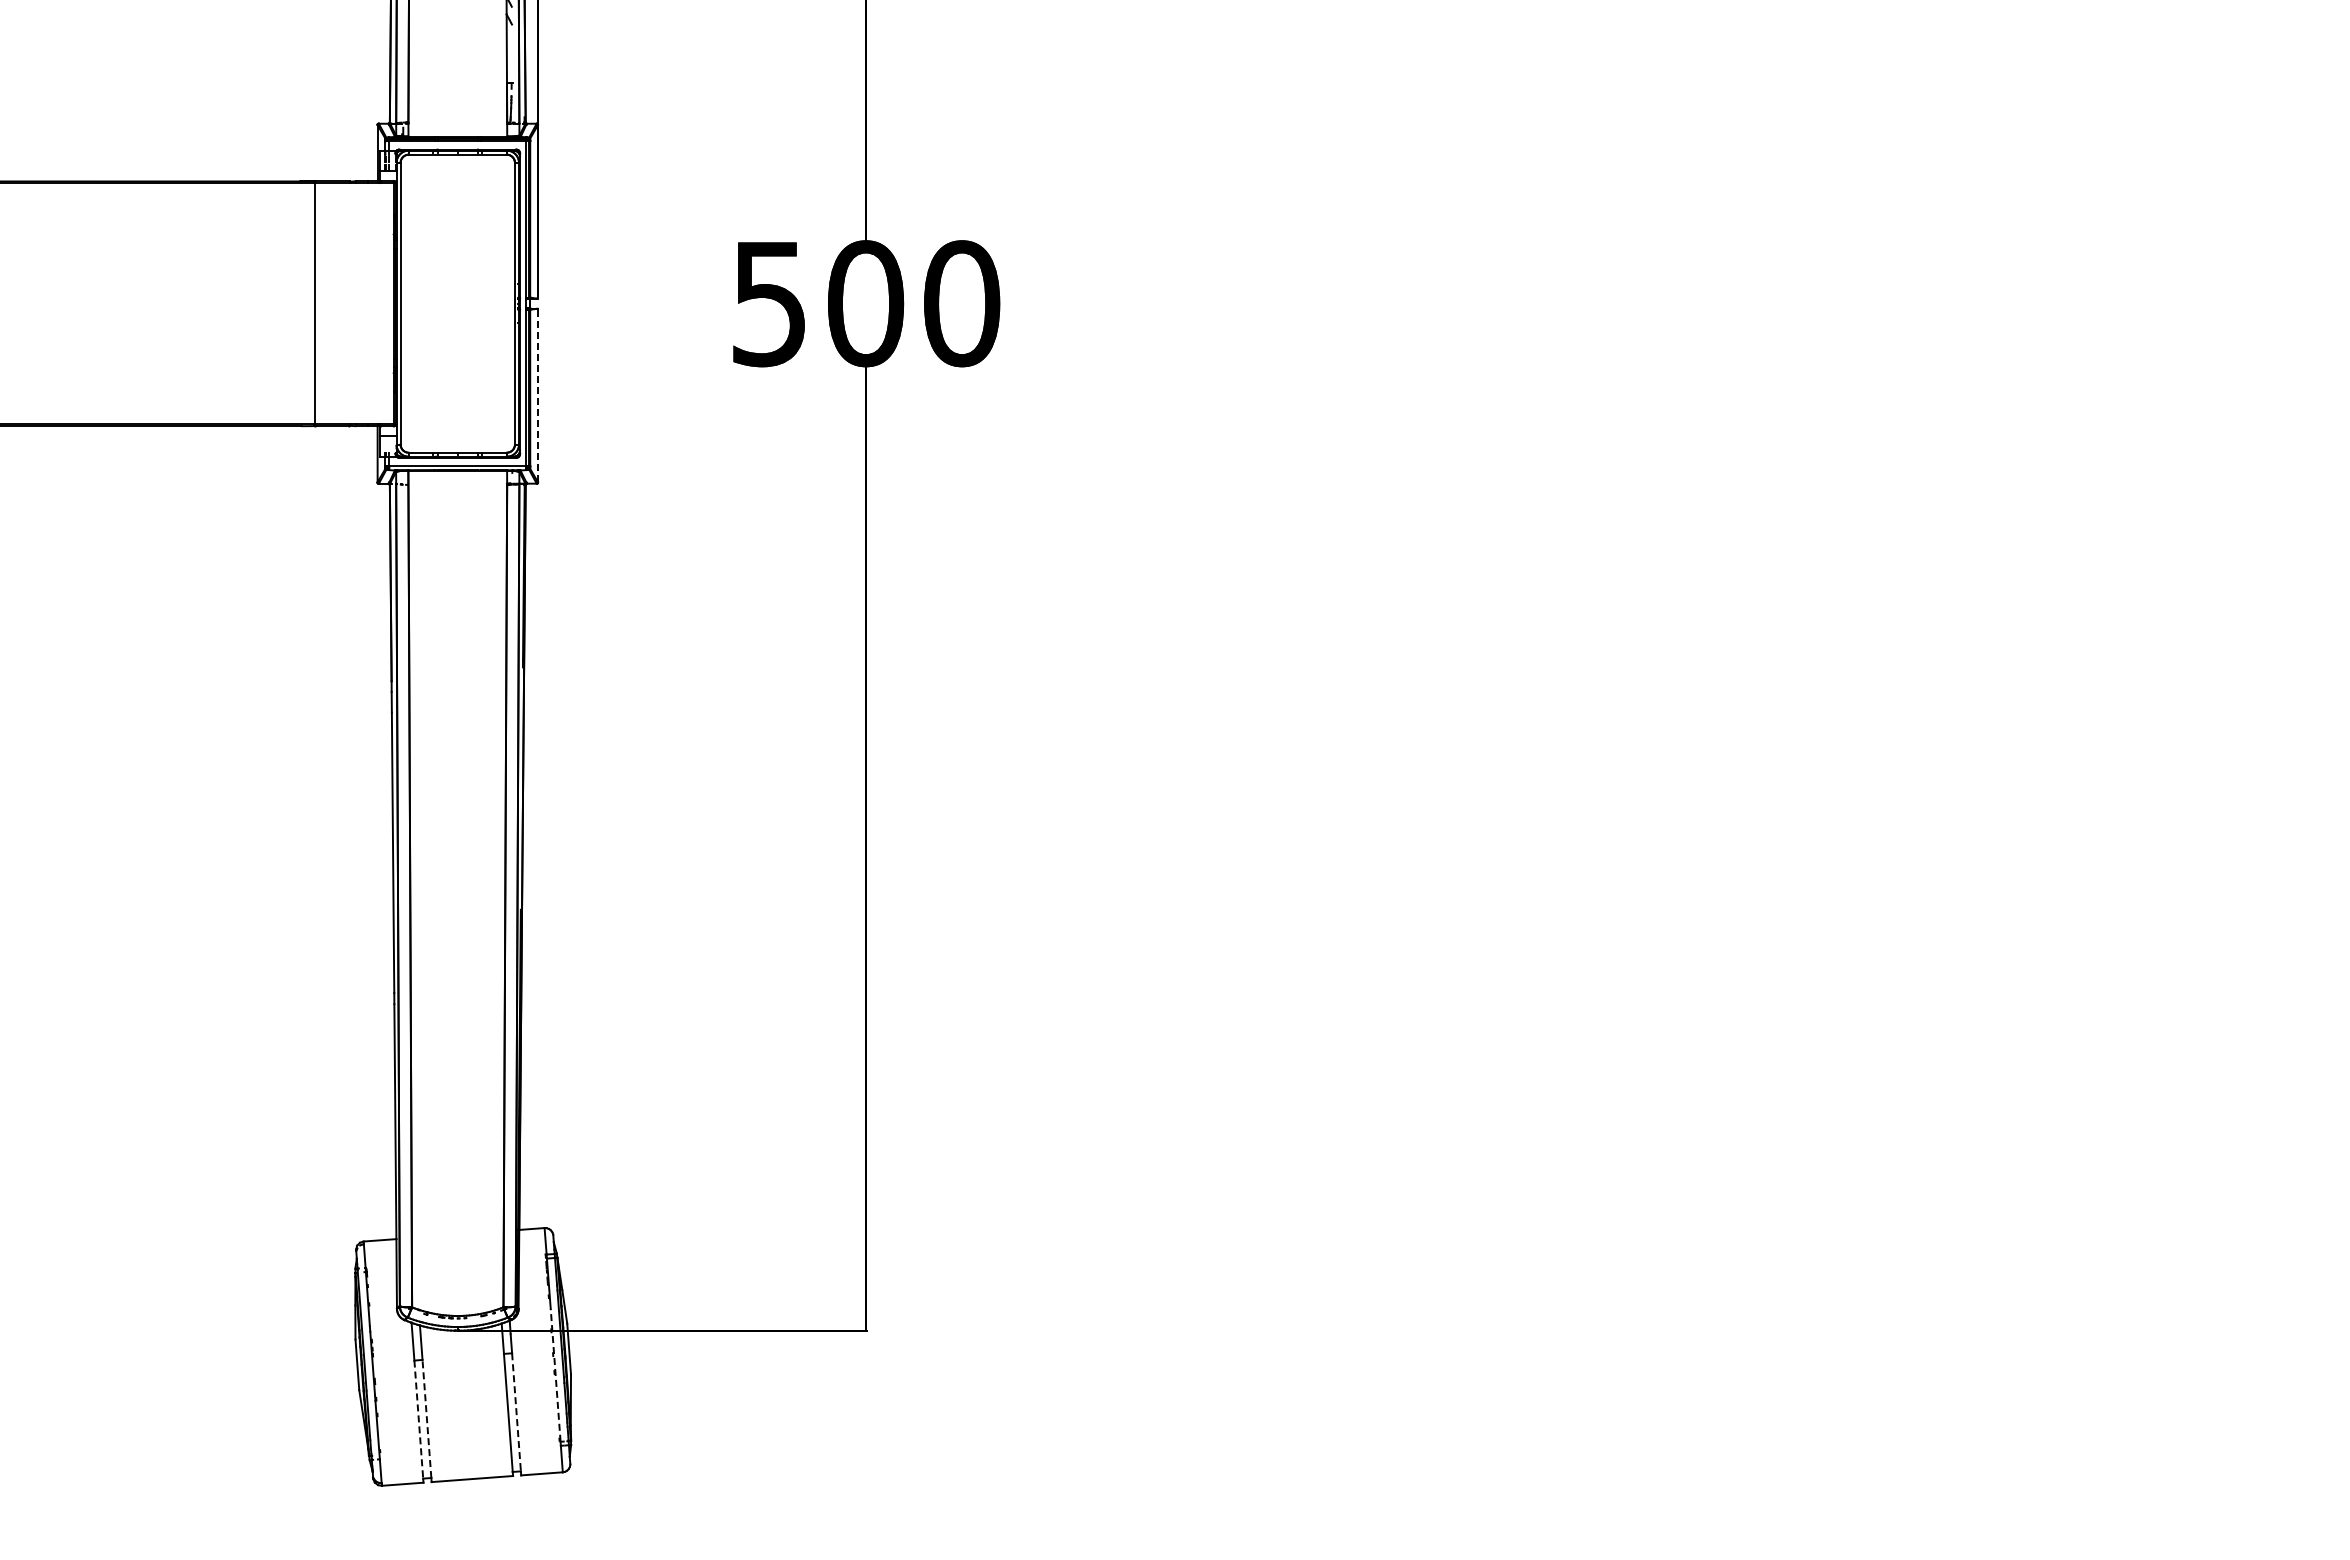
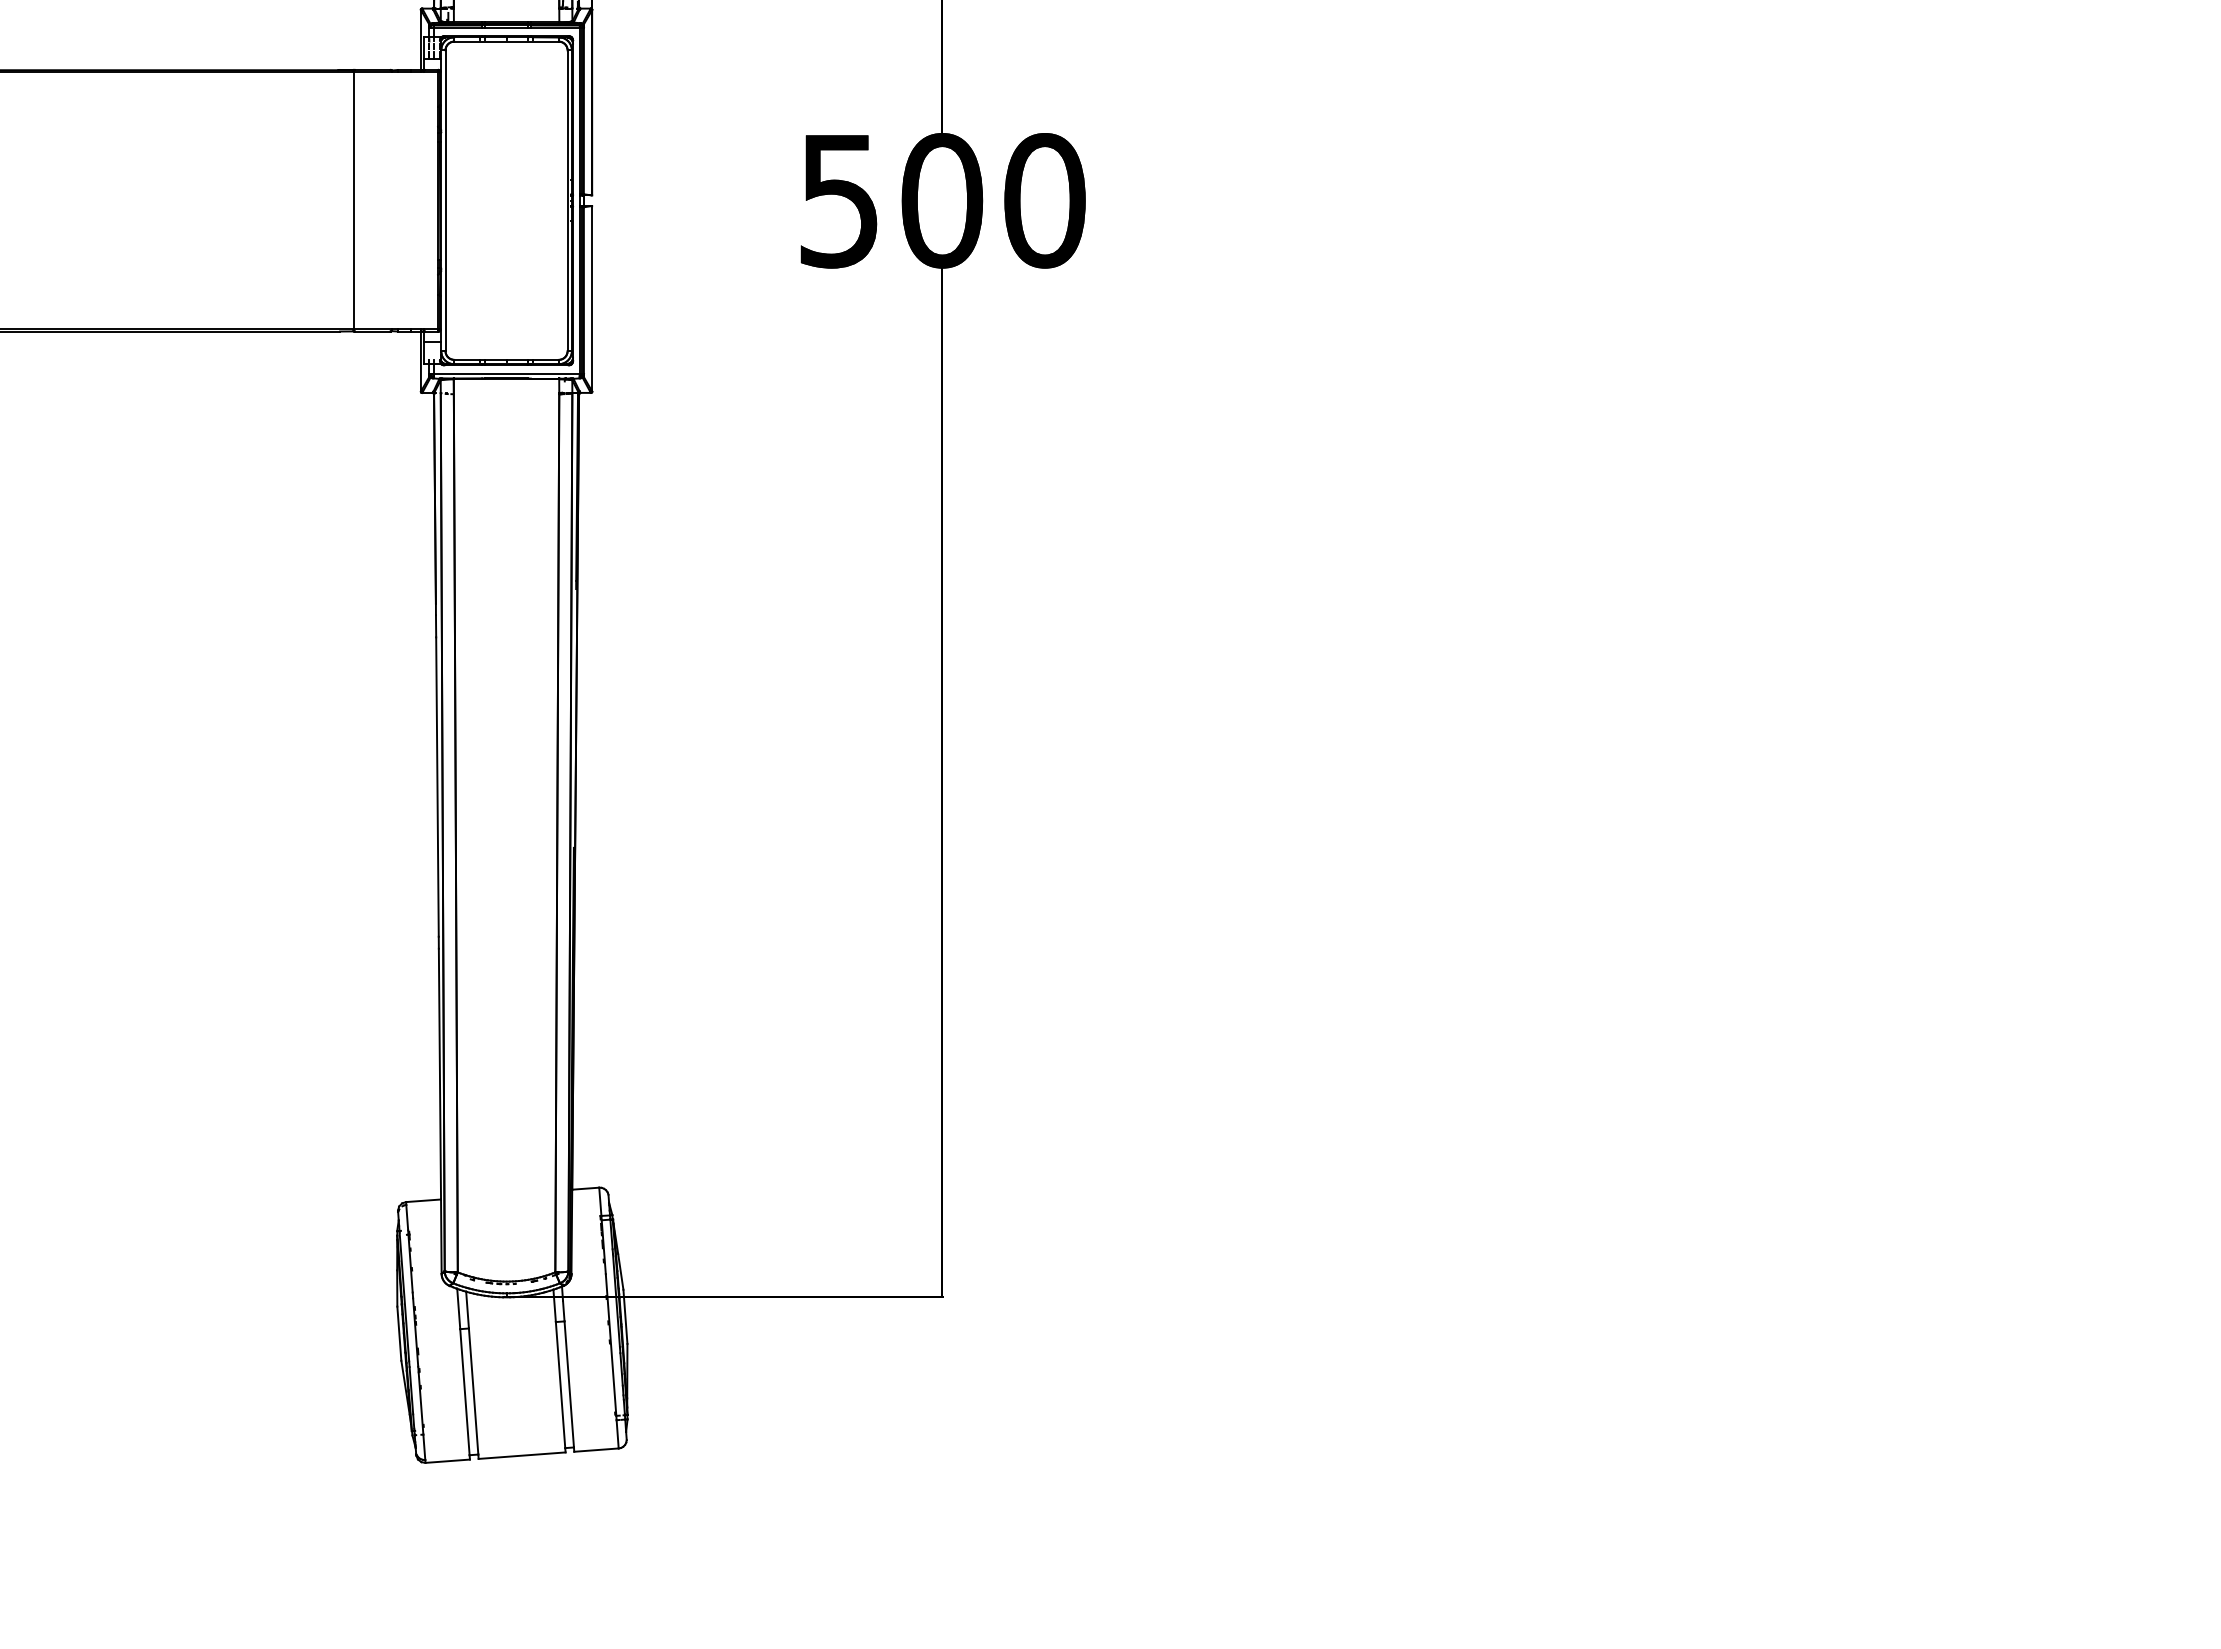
line: (537, 395) -> (591, 298), dashed -> solid
line: (555, 1375) -> (610, 1345), dashed -> solid
line: (516, 1412) -> (569, 1384), dashed -> solid
line: (426, 1418) -> (473, 1391), dashed -> solid
line: (418, 1420) -> (464, 1393), dashed -> solid

